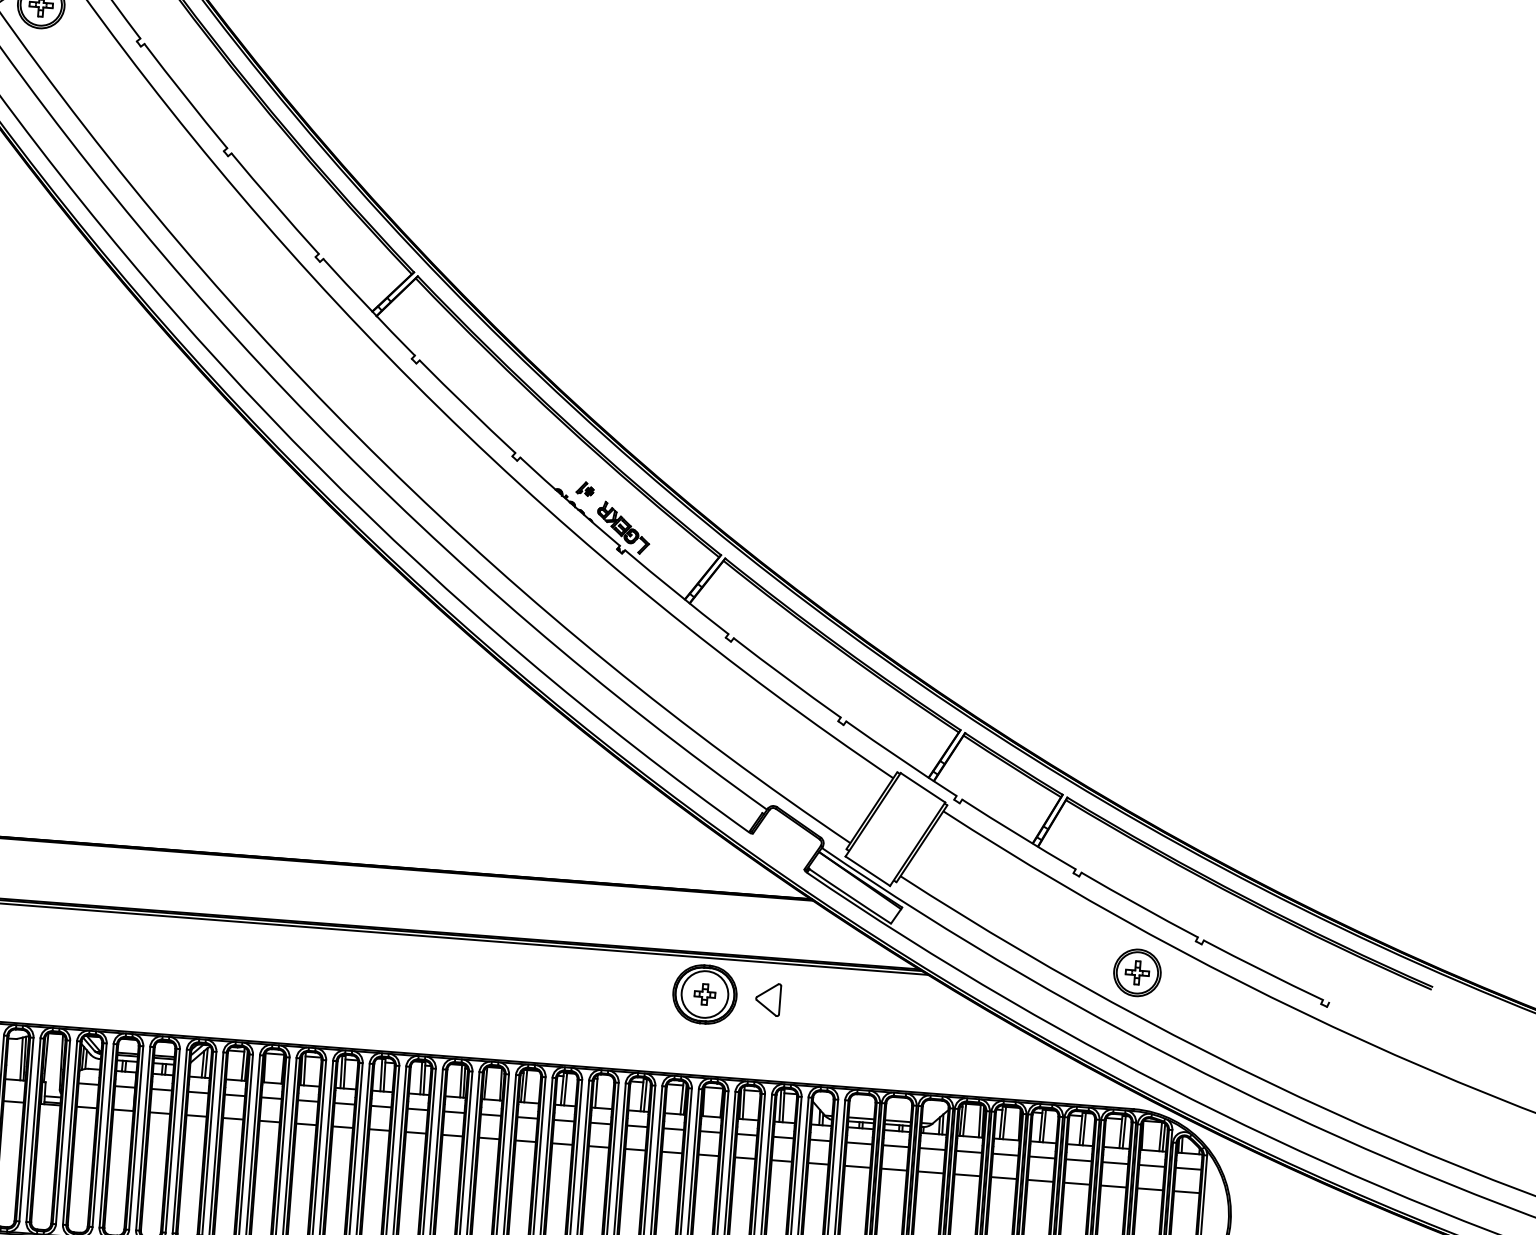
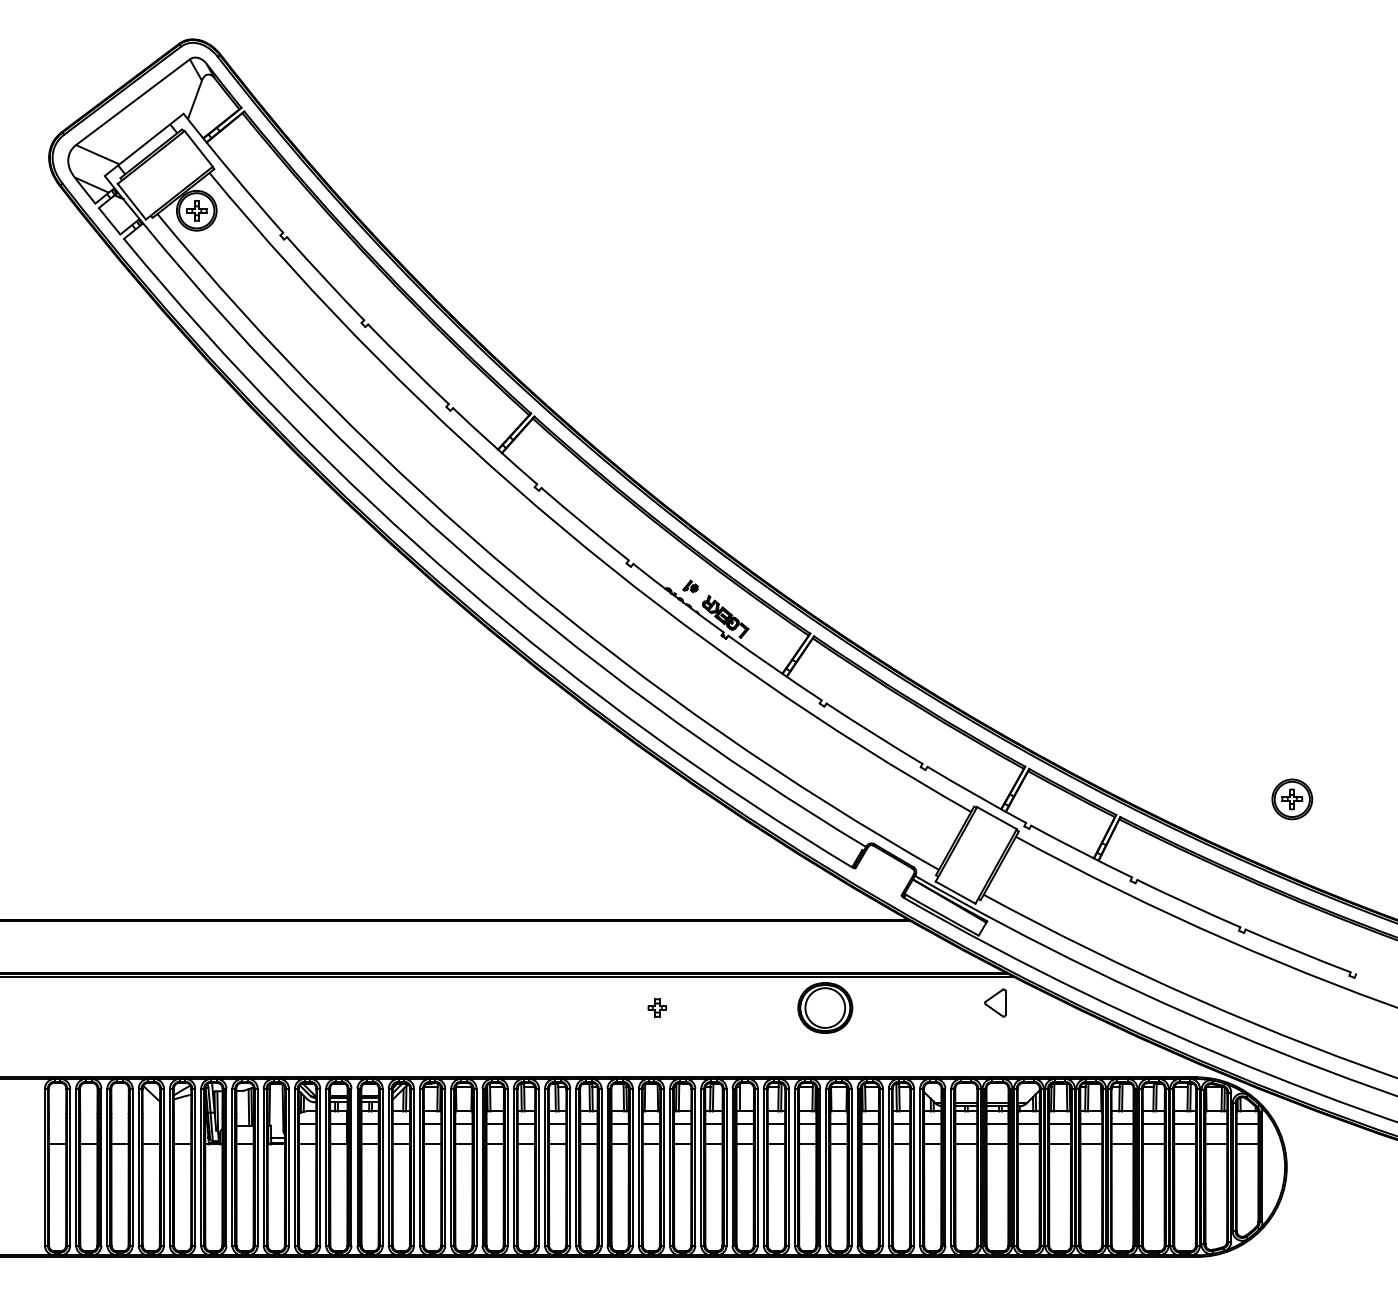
part: (1137, 973) -> (1292, 799), moved
part: (704, 993) -> (656, 1007), moved
part: (768, 998) -> (995, 1002), moved

